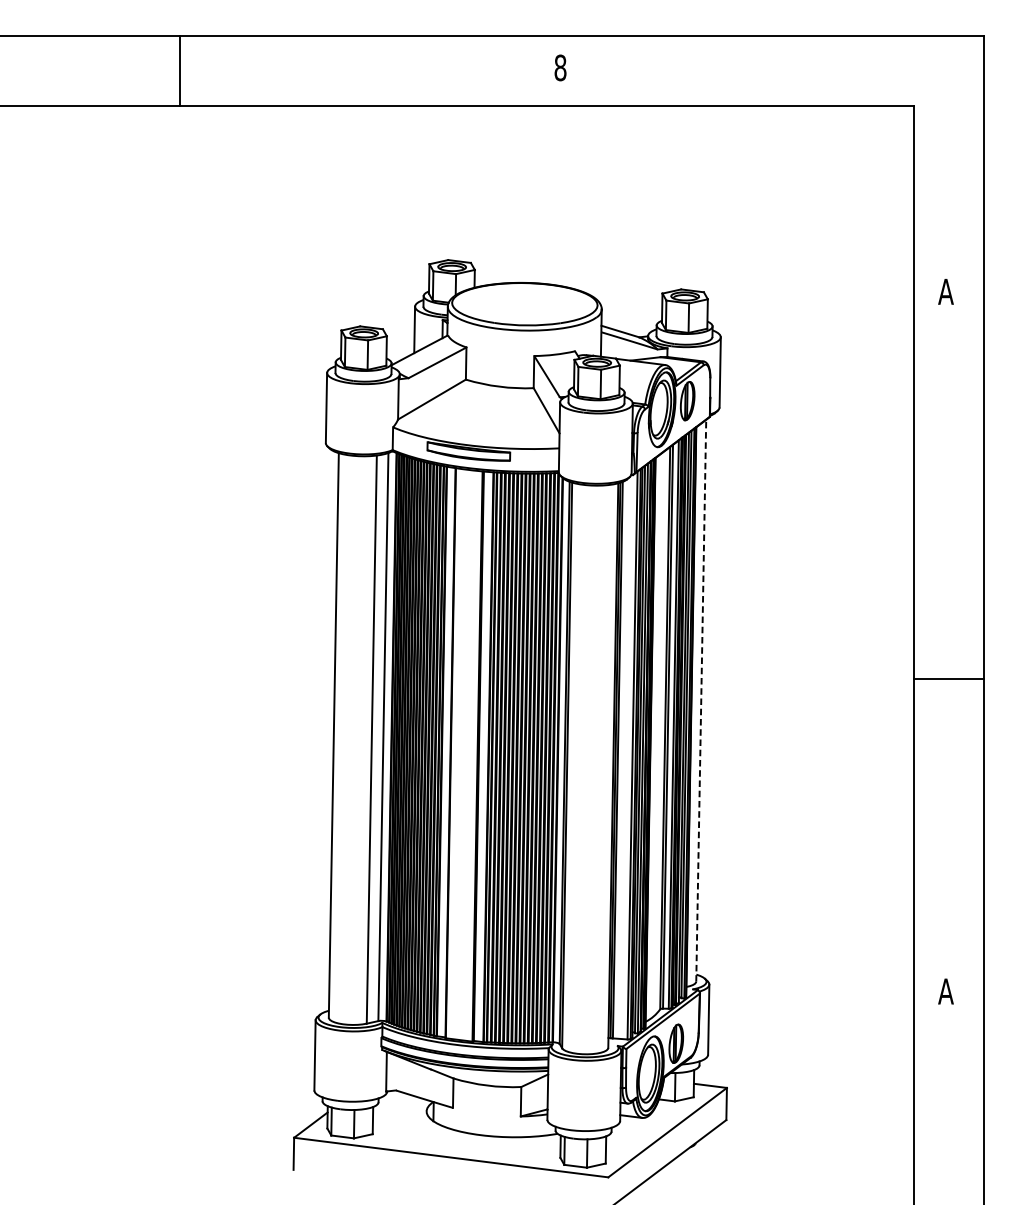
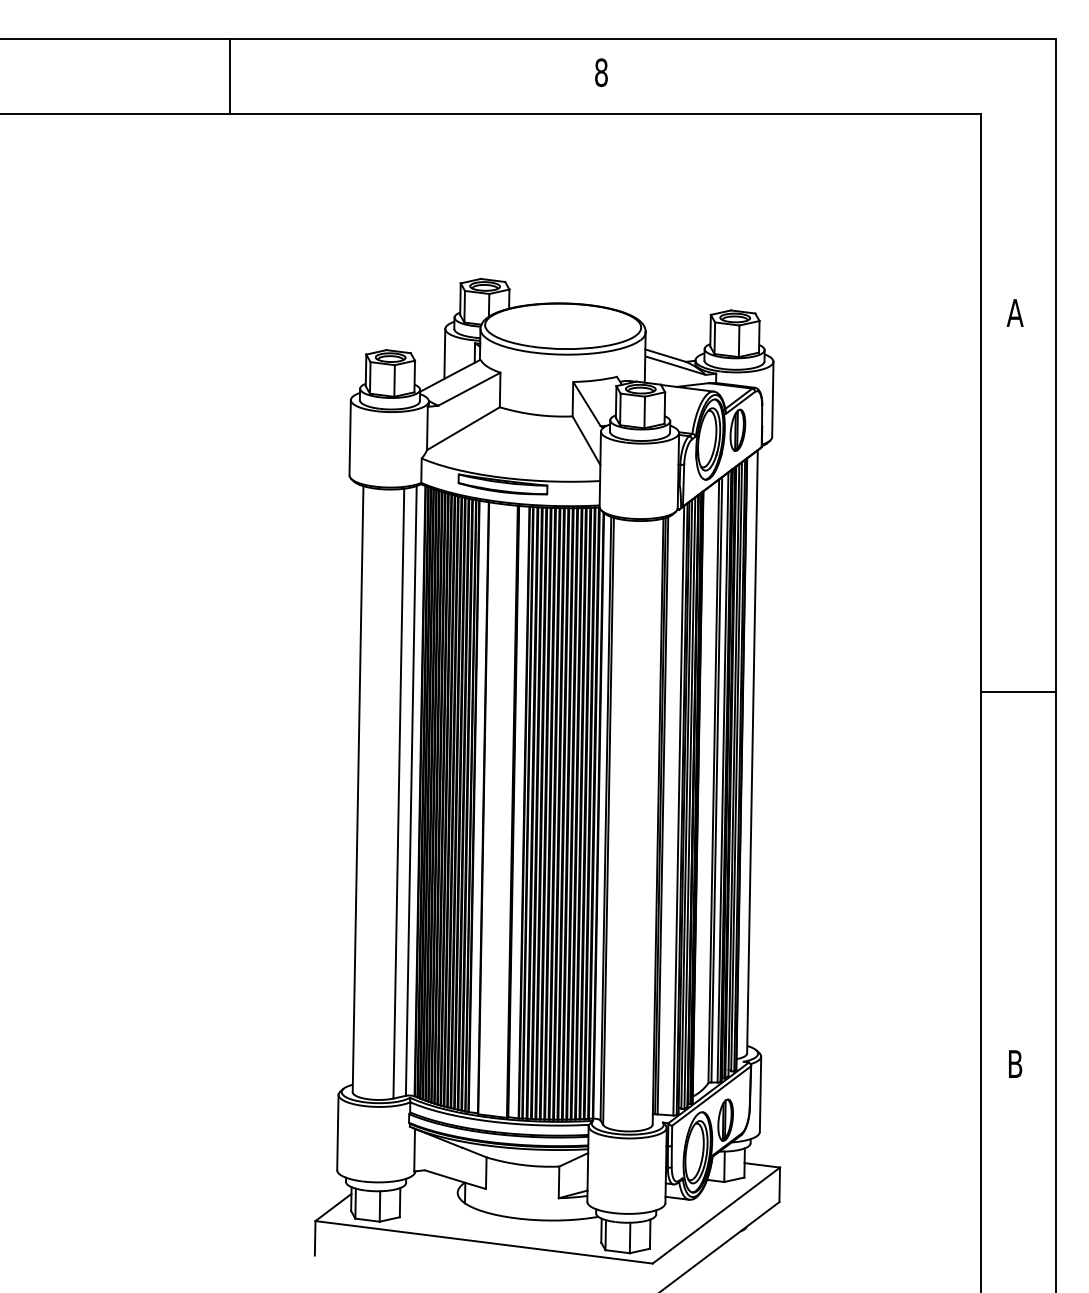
line: (180, 70) -> (230, 75), moved
line: (949, 678) -> (1018, 692), moved
line: (701, 700) -> (752, 751), dashed -> solid
text: (945, 990) -> (1014, 1063), A -> B

